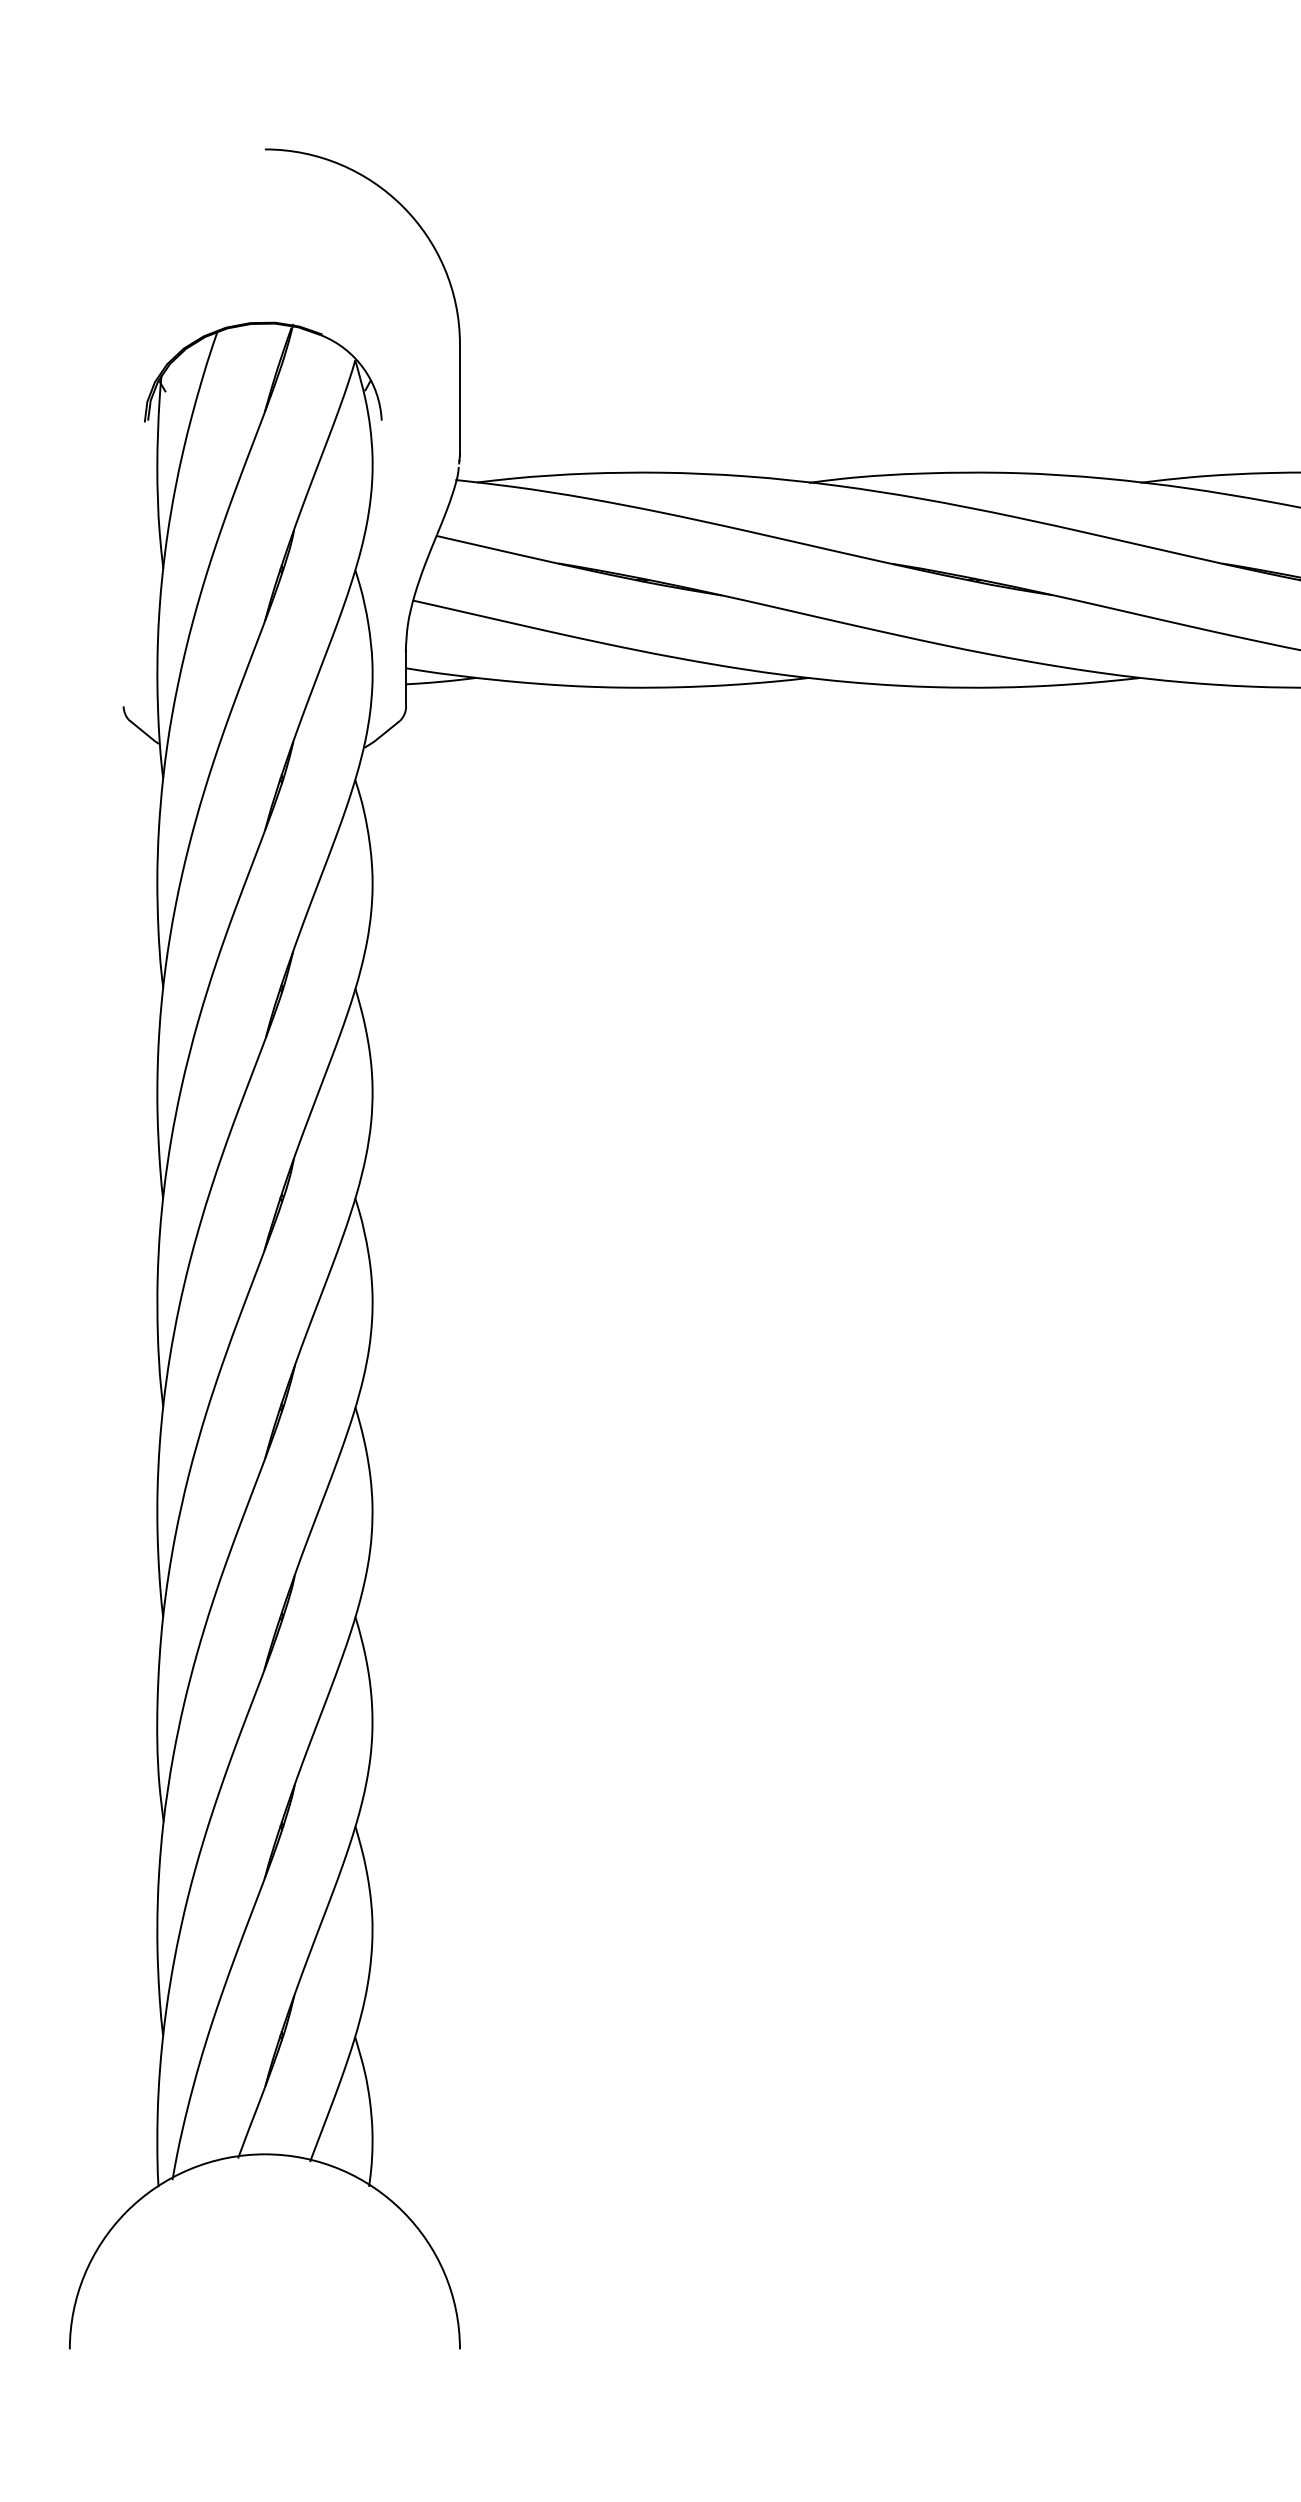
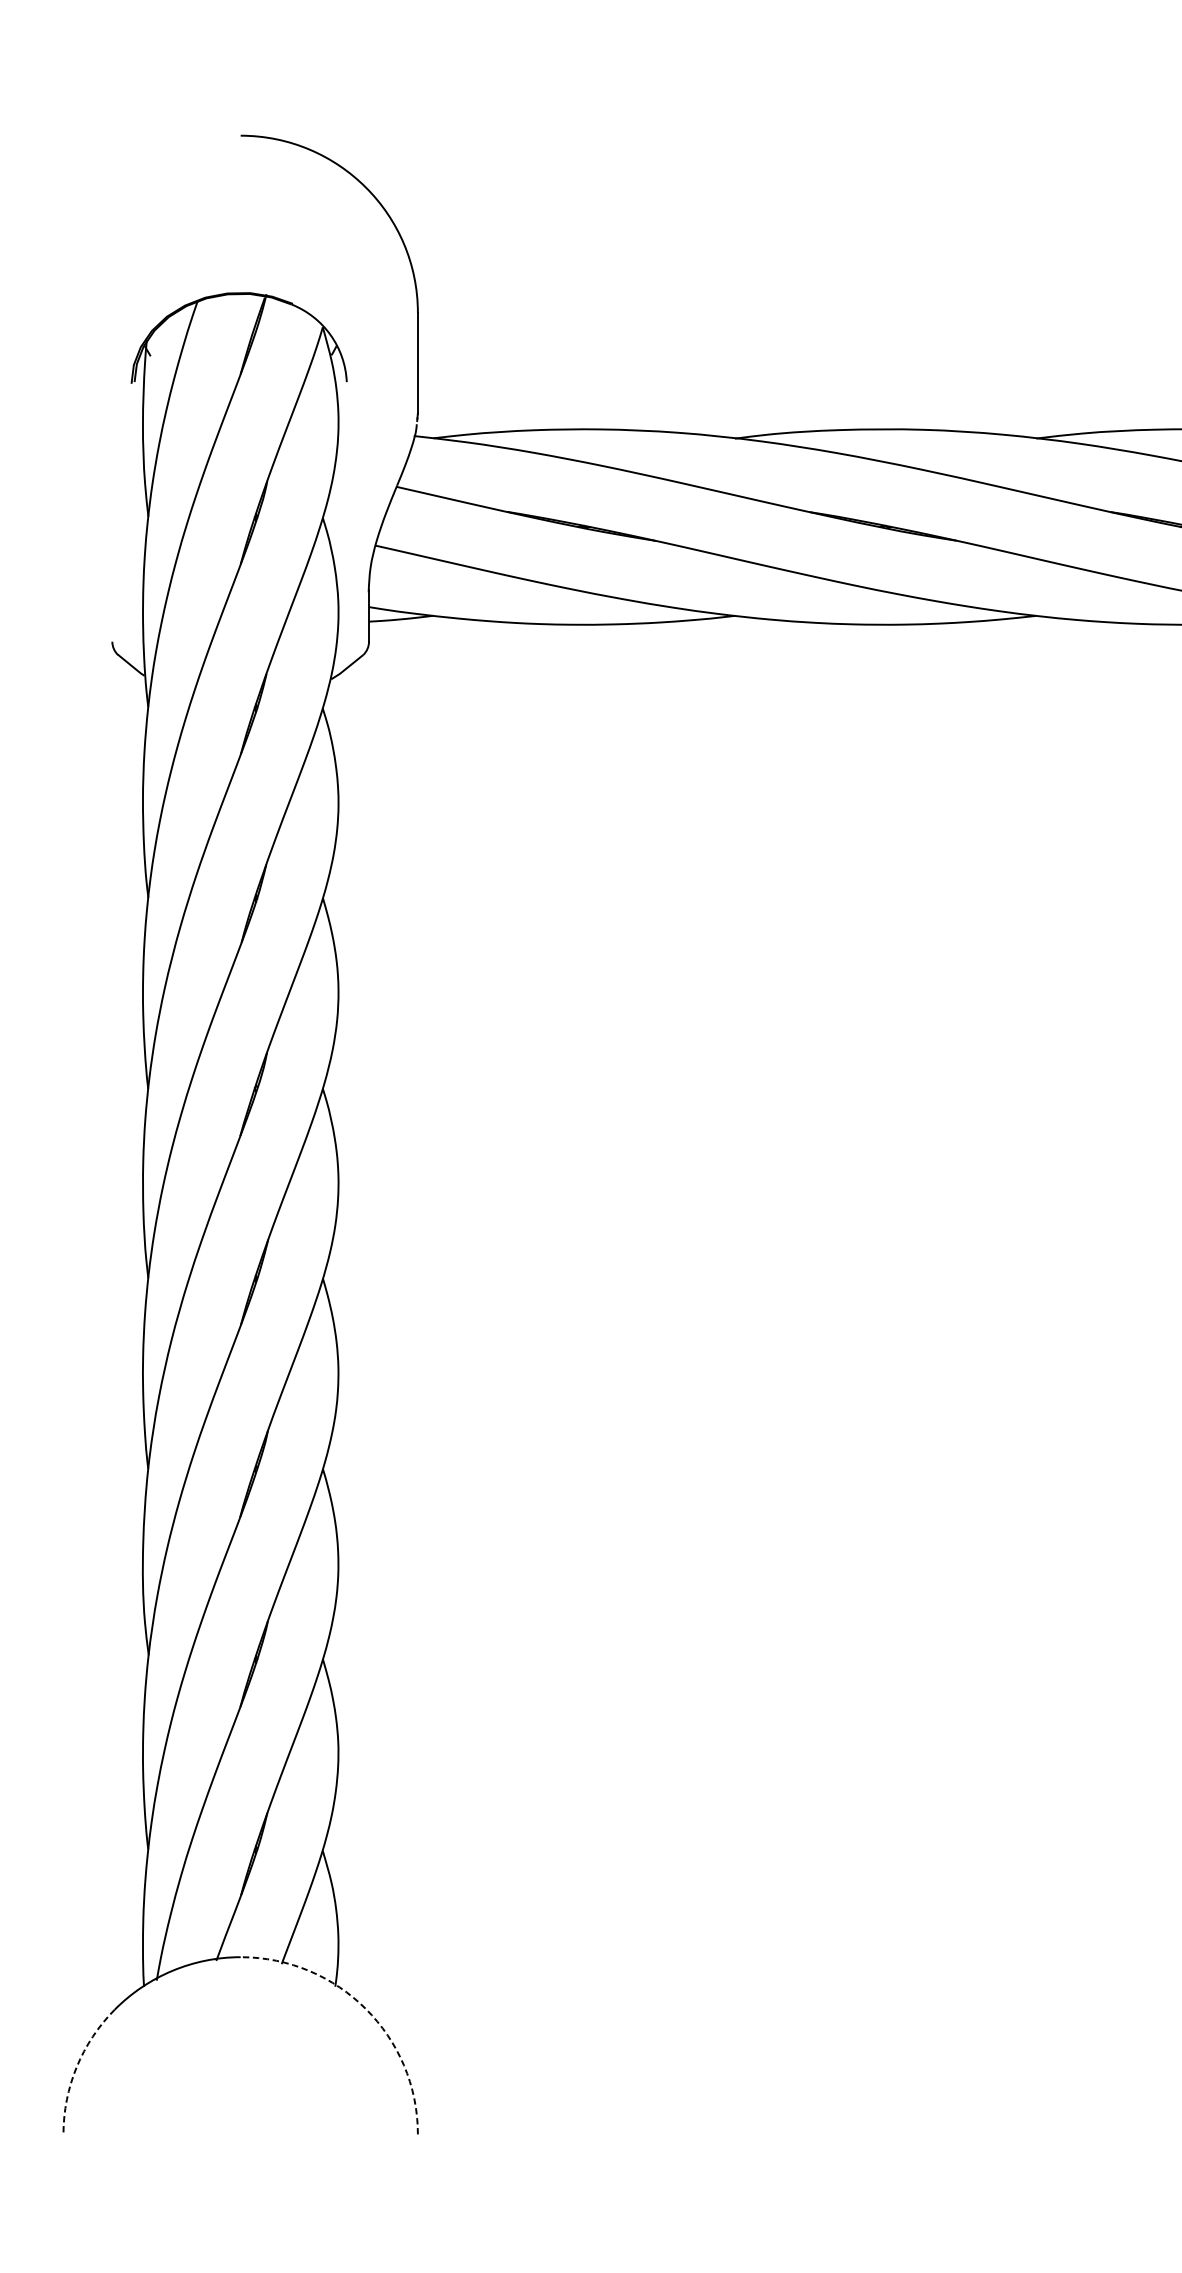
arc: (402, 2211) -> (365, 2009), solid -> dashed
arc: (84, 2275) -> (76, 2067), solid -> dashed

